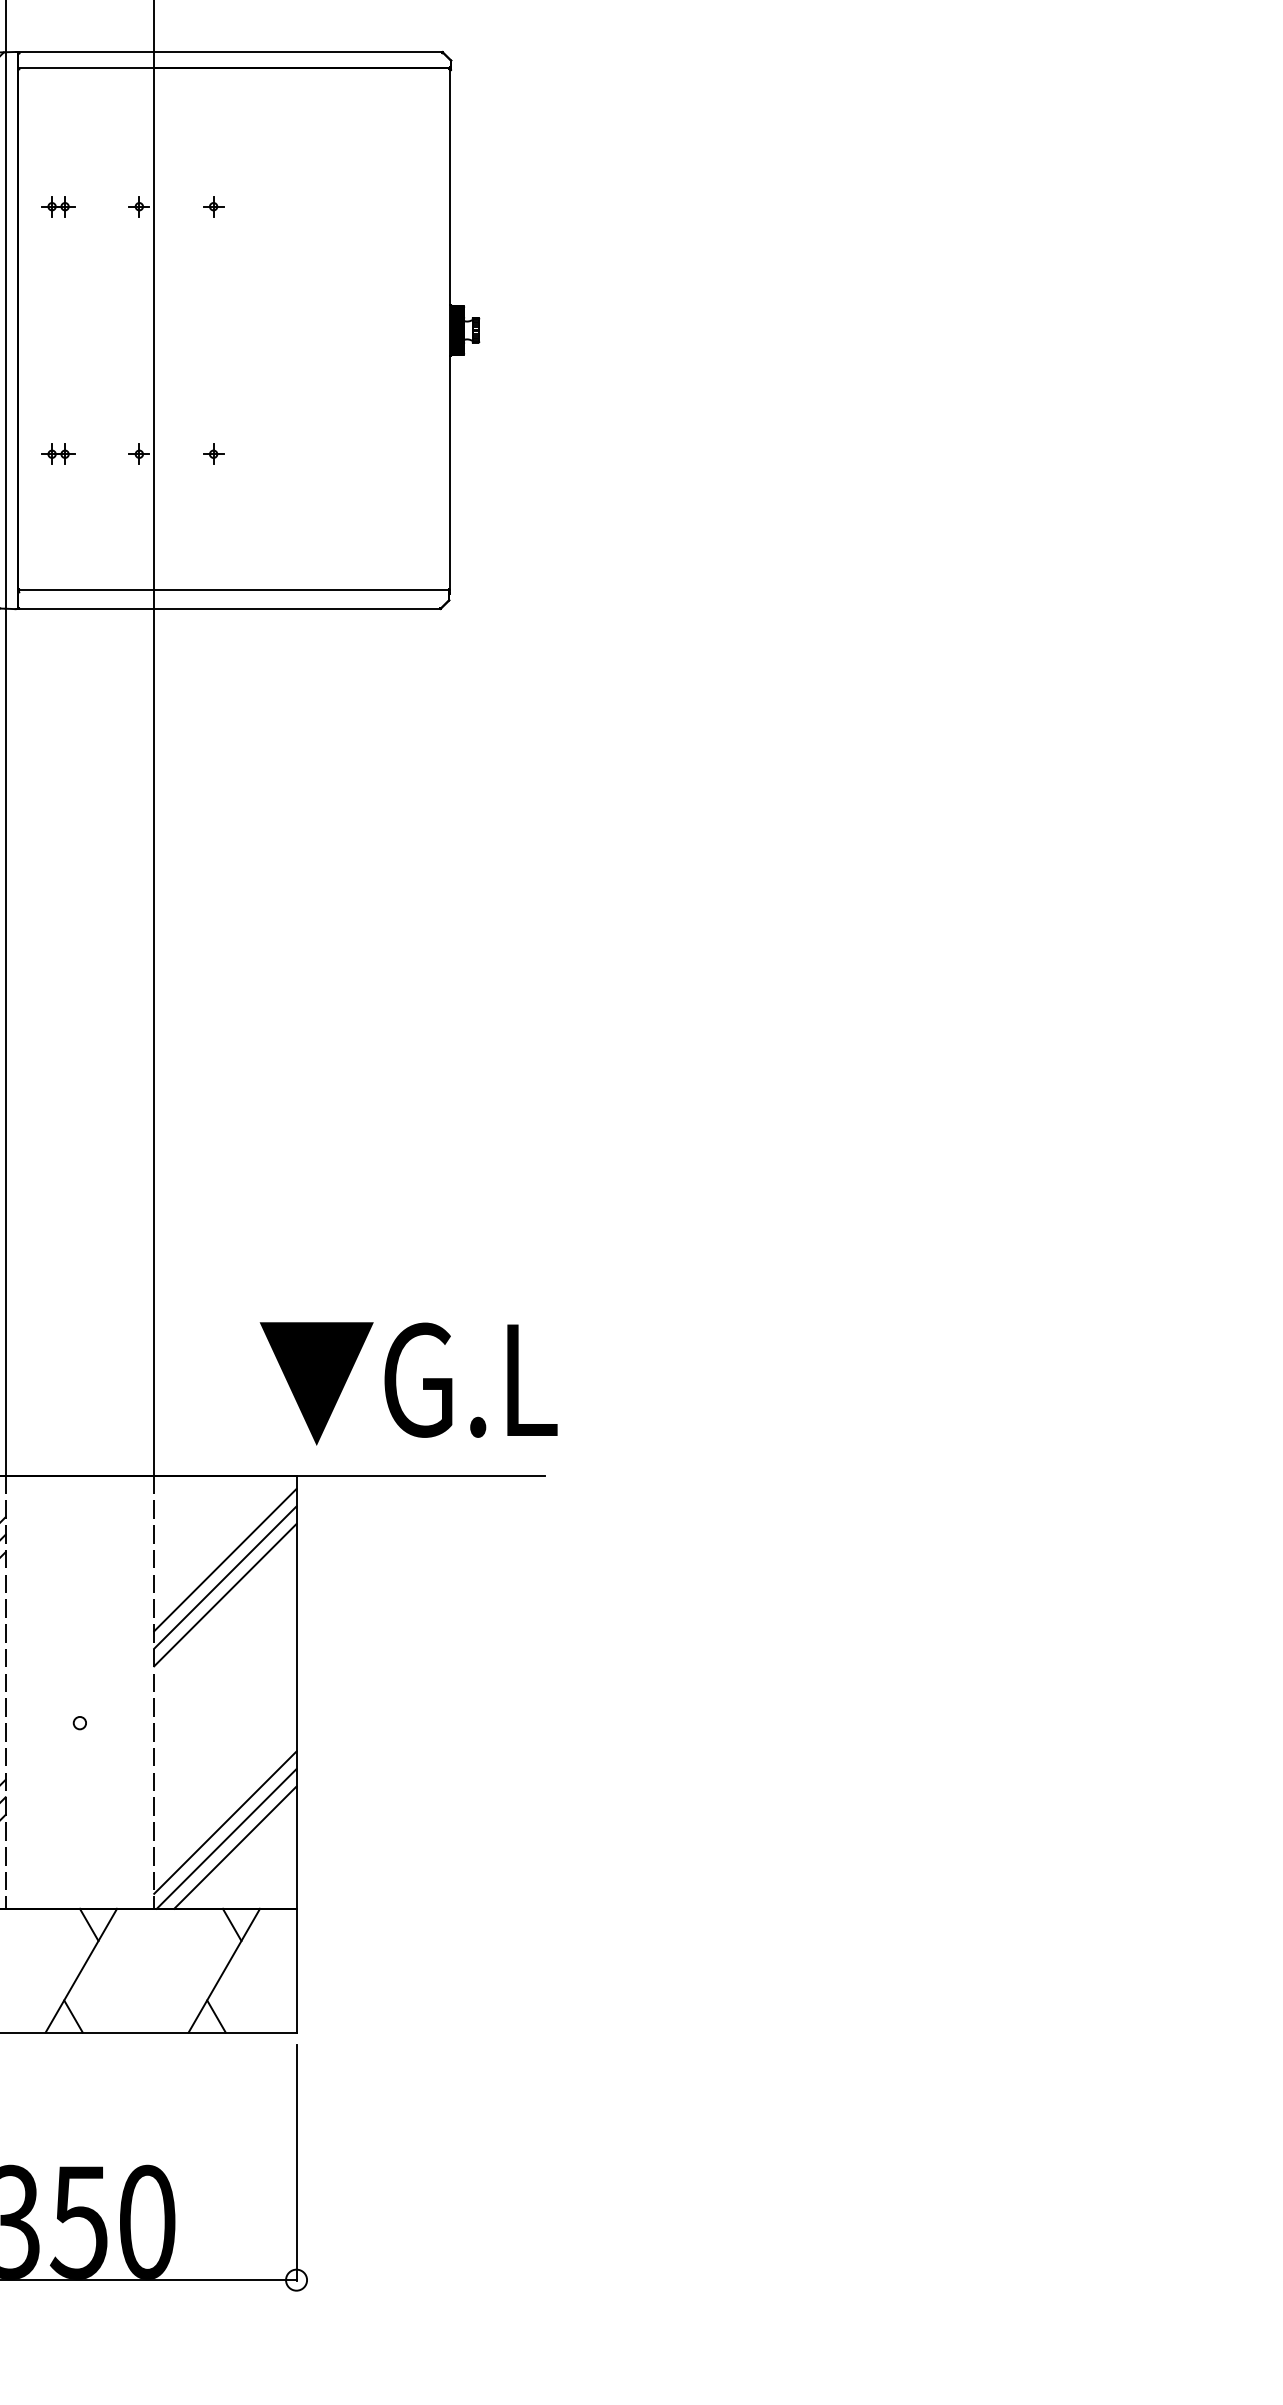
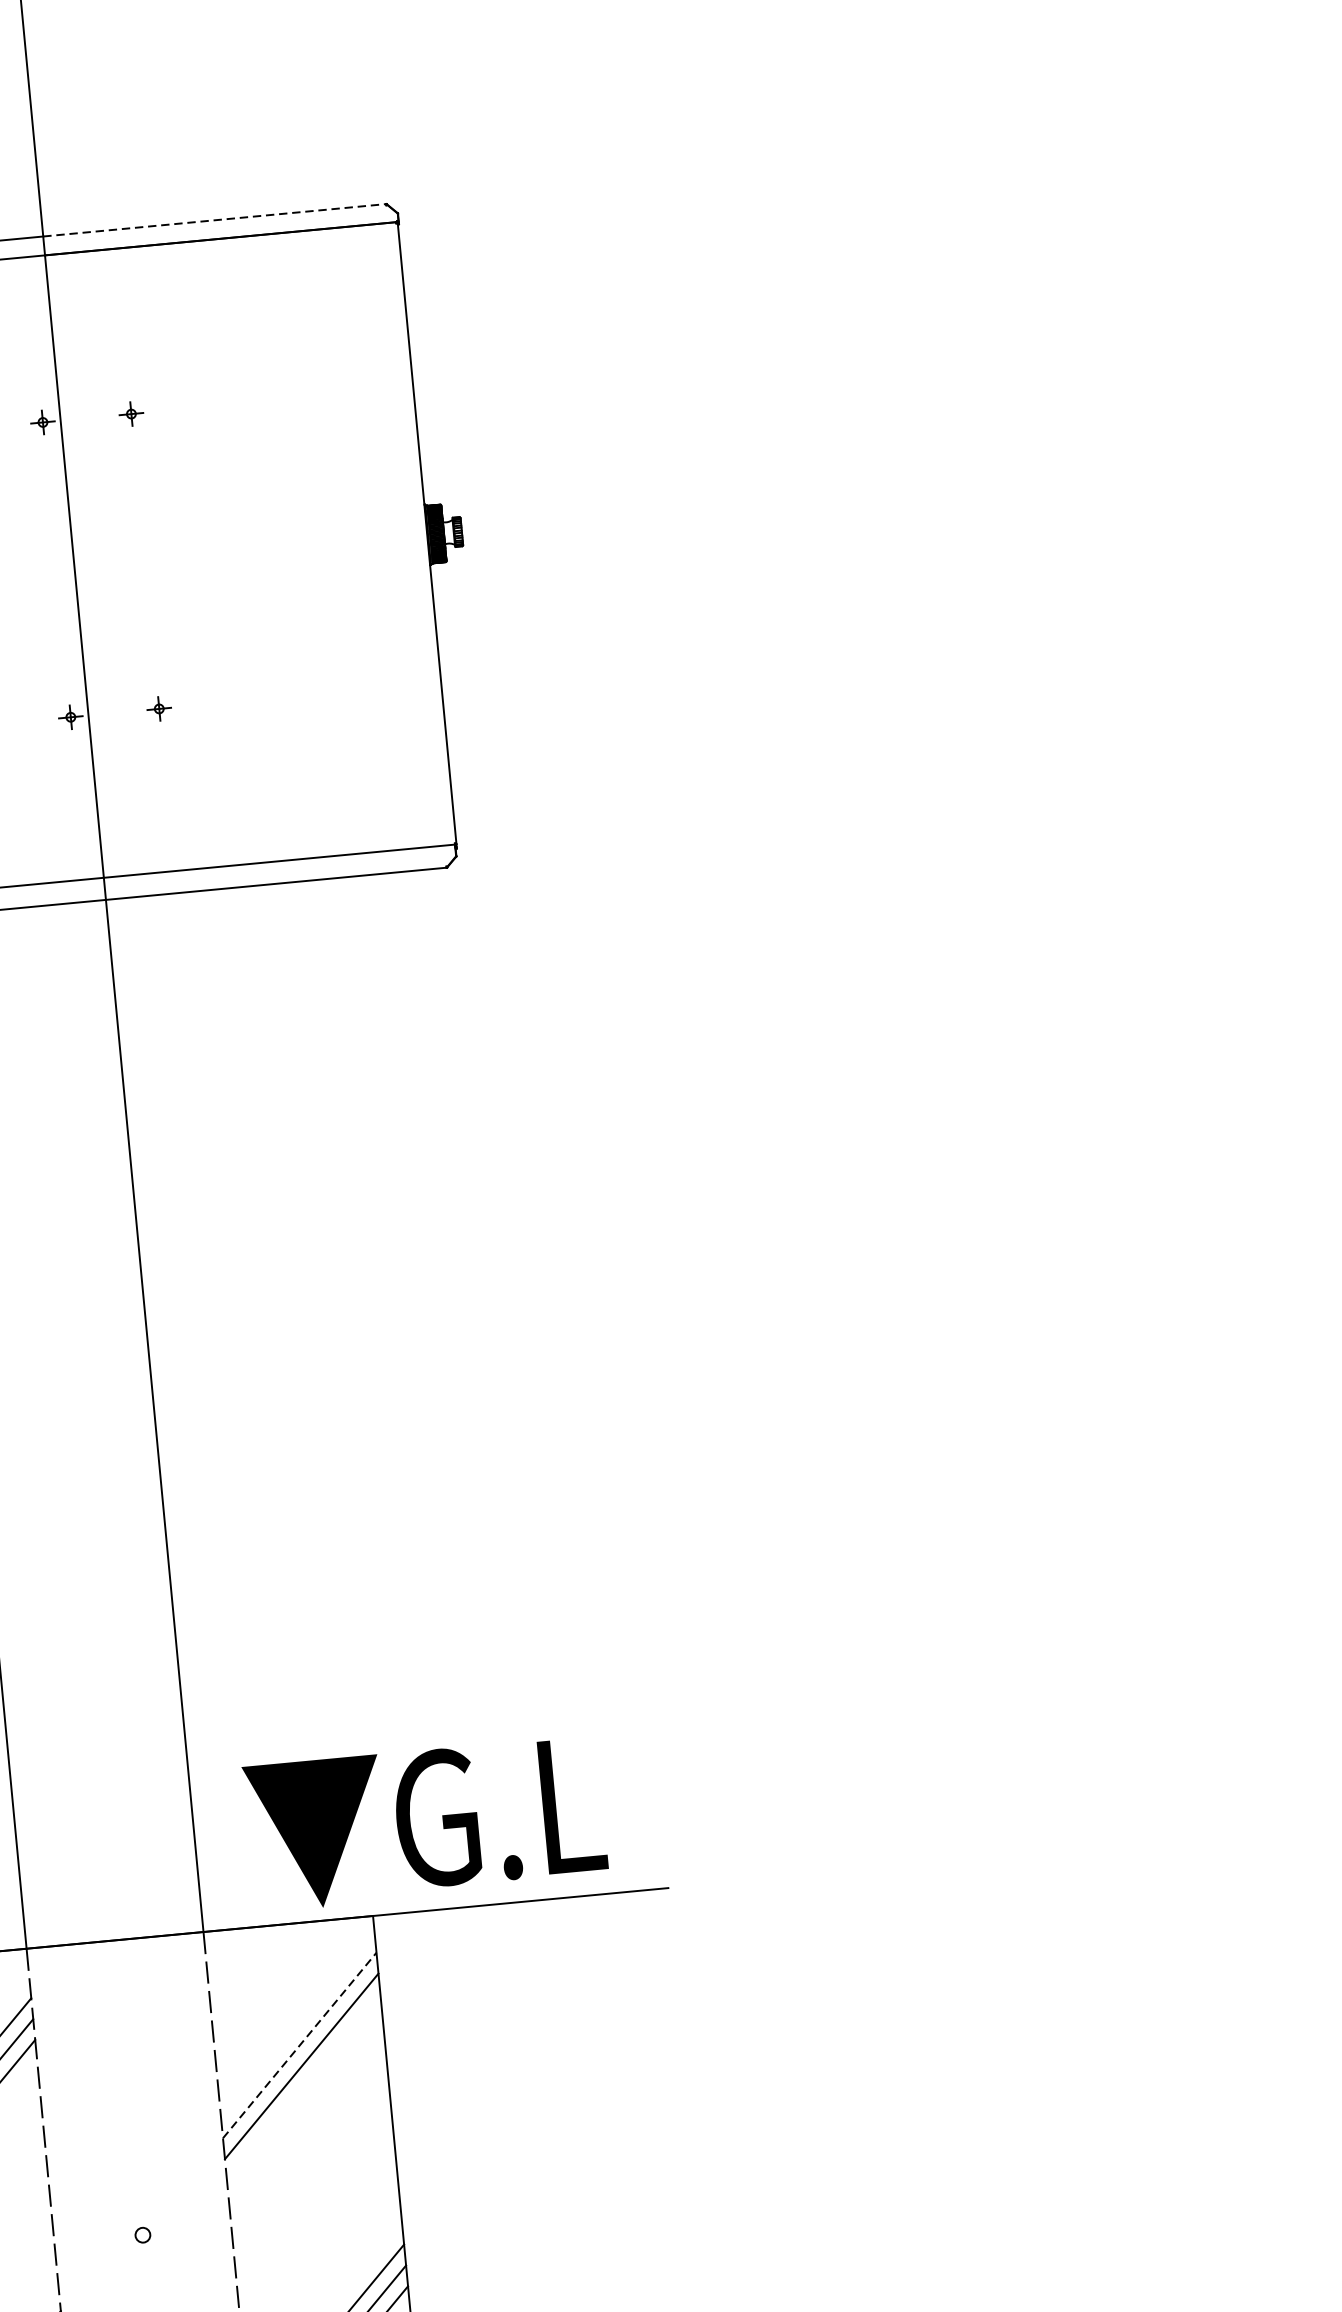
line: (298, 51) -> (215, 219), solid -> dashed
text: (408, 1383) -> (425, 1823), moved
line: (225, 1559) -> (297, 2023), removed
line: (225, 1577) -> (299, 2045), solid -> dashed

